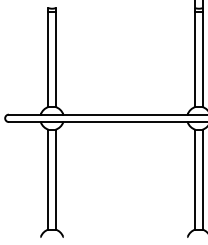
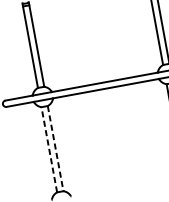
line: (48, 179) -> (49, 149), solid -> dashed
line: (55, 179) -> (55, 148), solid -> dashed

